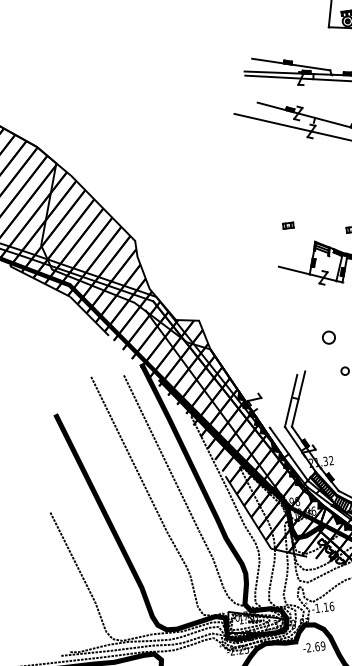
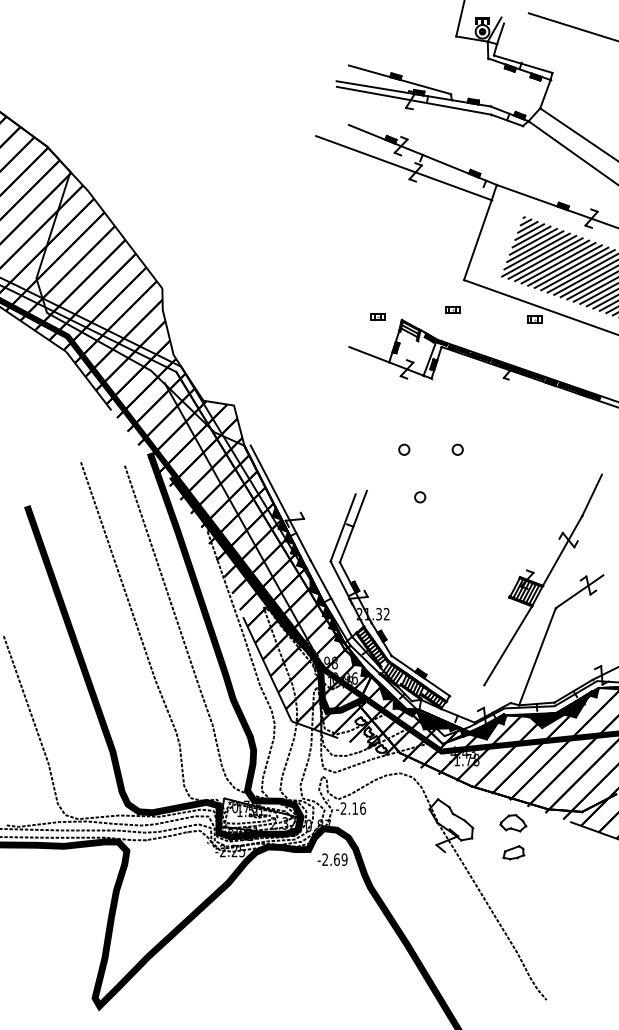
part: (287, 225) -> (377, 316), moved
part: (329, 337) -> (404, 449), size x0.62
line: (242, 388) -> (280, 502), added
text: (317, 608) -> (343, 808), -1.16 -> -2.16

